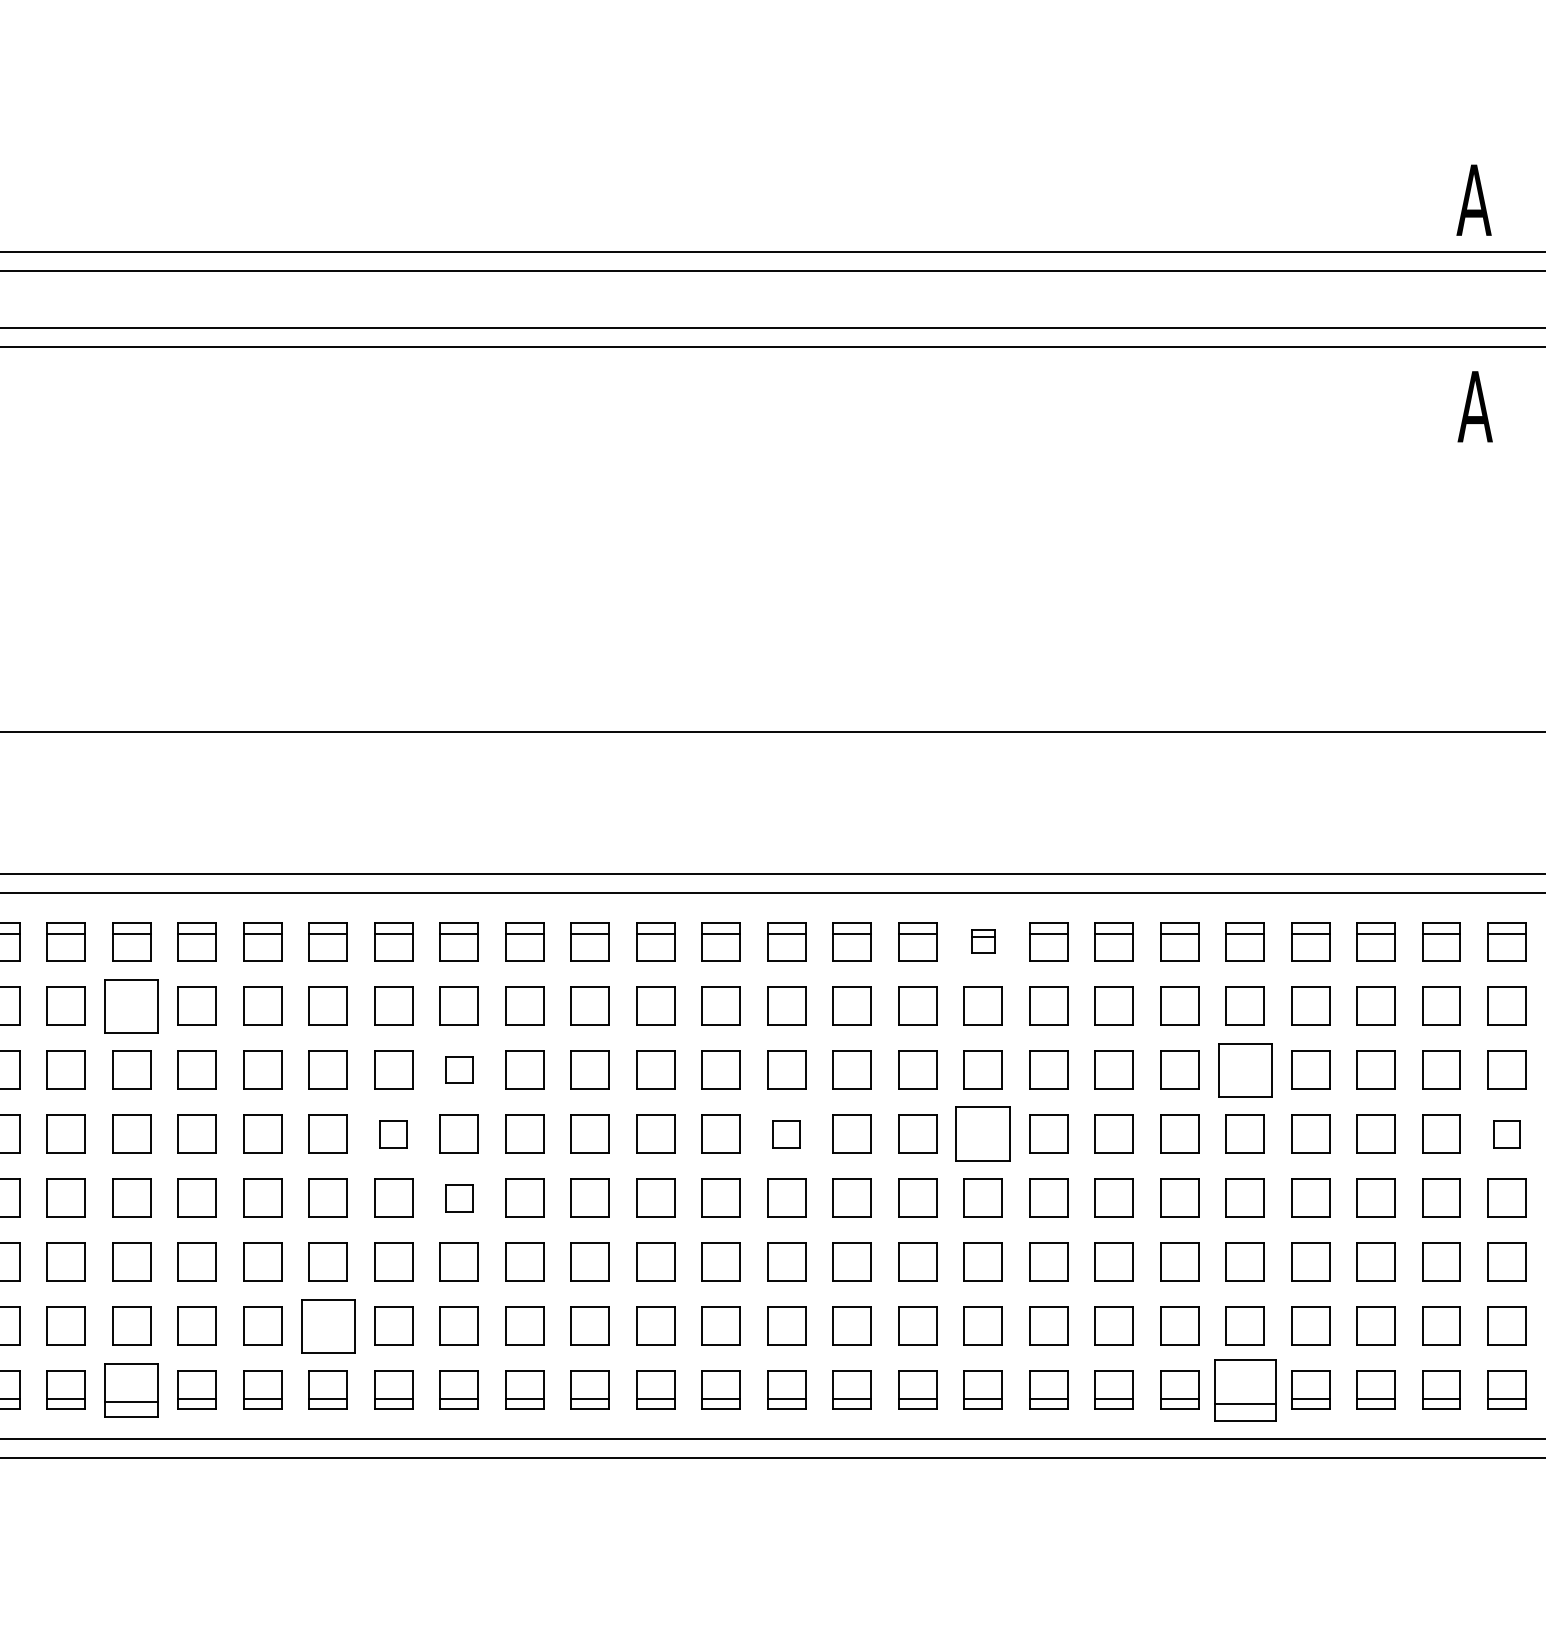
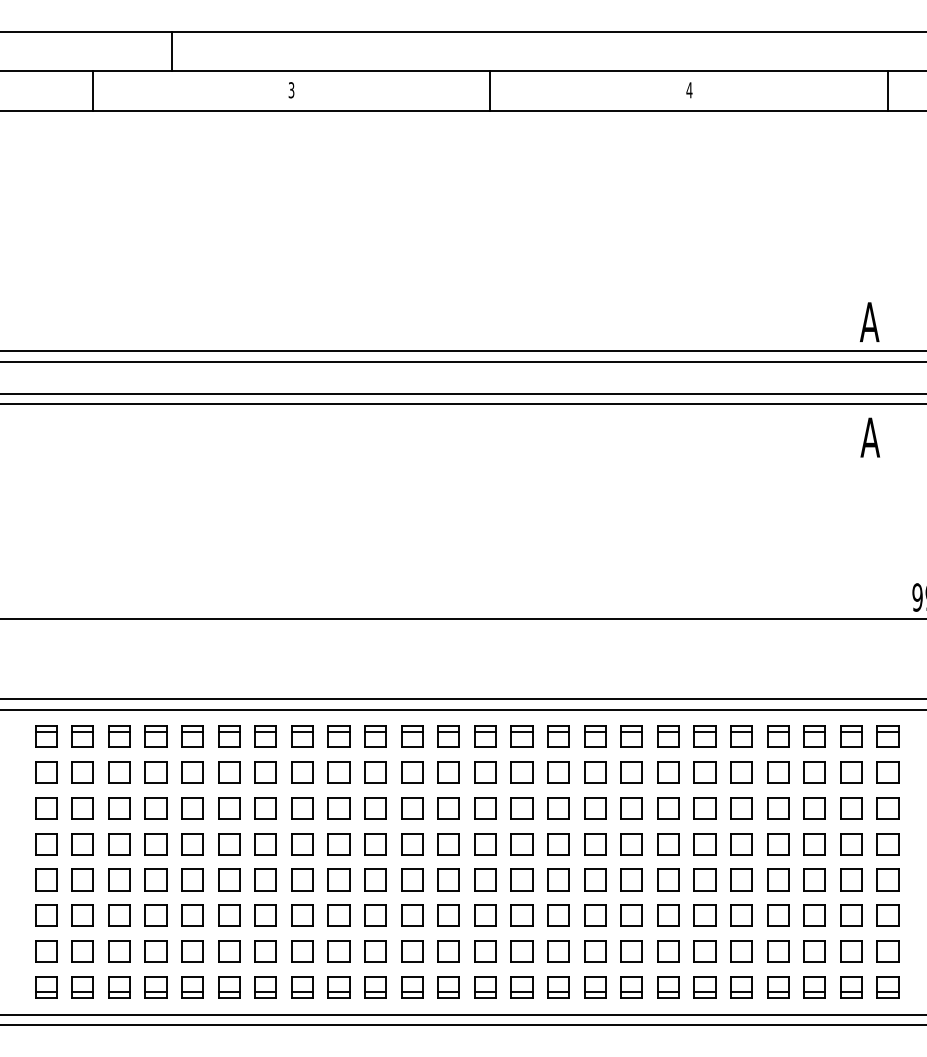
part: (983, 941) -> (595, 736), size x1.67
part: (132, 1005) -> (119, 772), size x0.71
part: (459, 1070) -> (302, 808), size x1.43
part: (1244, 1070) -> (741, 808), size x0.71
part: (393, 1134) -> (265, 844), size x1.43
part: (786, 1134) -> (485, 844), size x1.43
part: (983, 1134) -> (595, 844), size x0.71
part: (1505, 1134) -> (887, 844), size x1.43
part: (459, 1197) -> (302, 879), size x1.43
part: (328, 1326) -> (229, 951), size x0.71
part: (132, 1390) -> (119, 987), size x0.71
part: (1244, 1390) -> (741, 987), size x0.62

